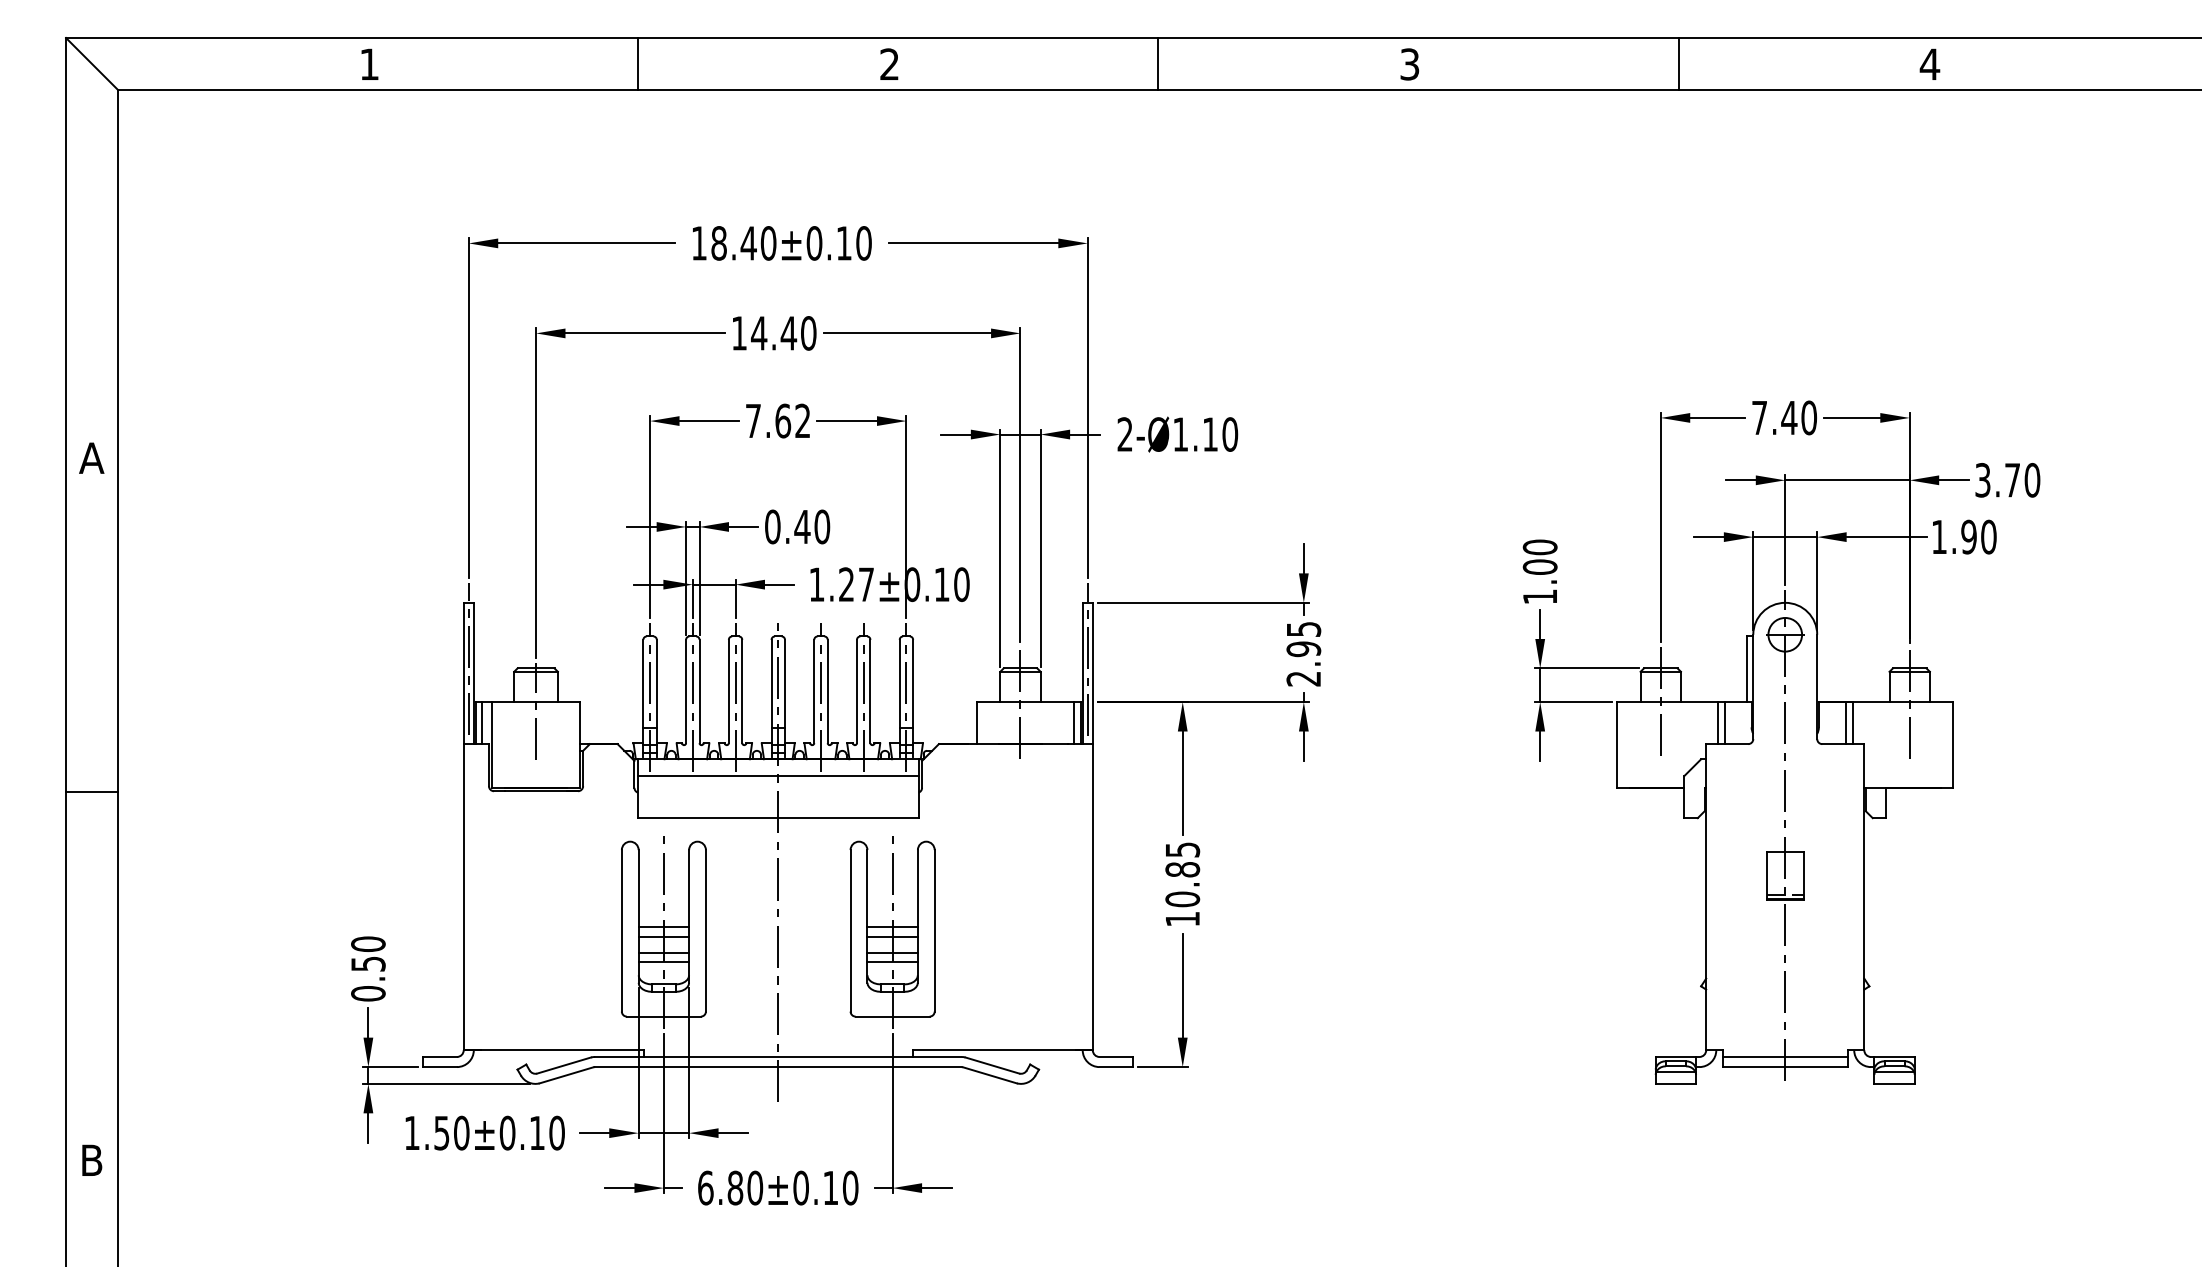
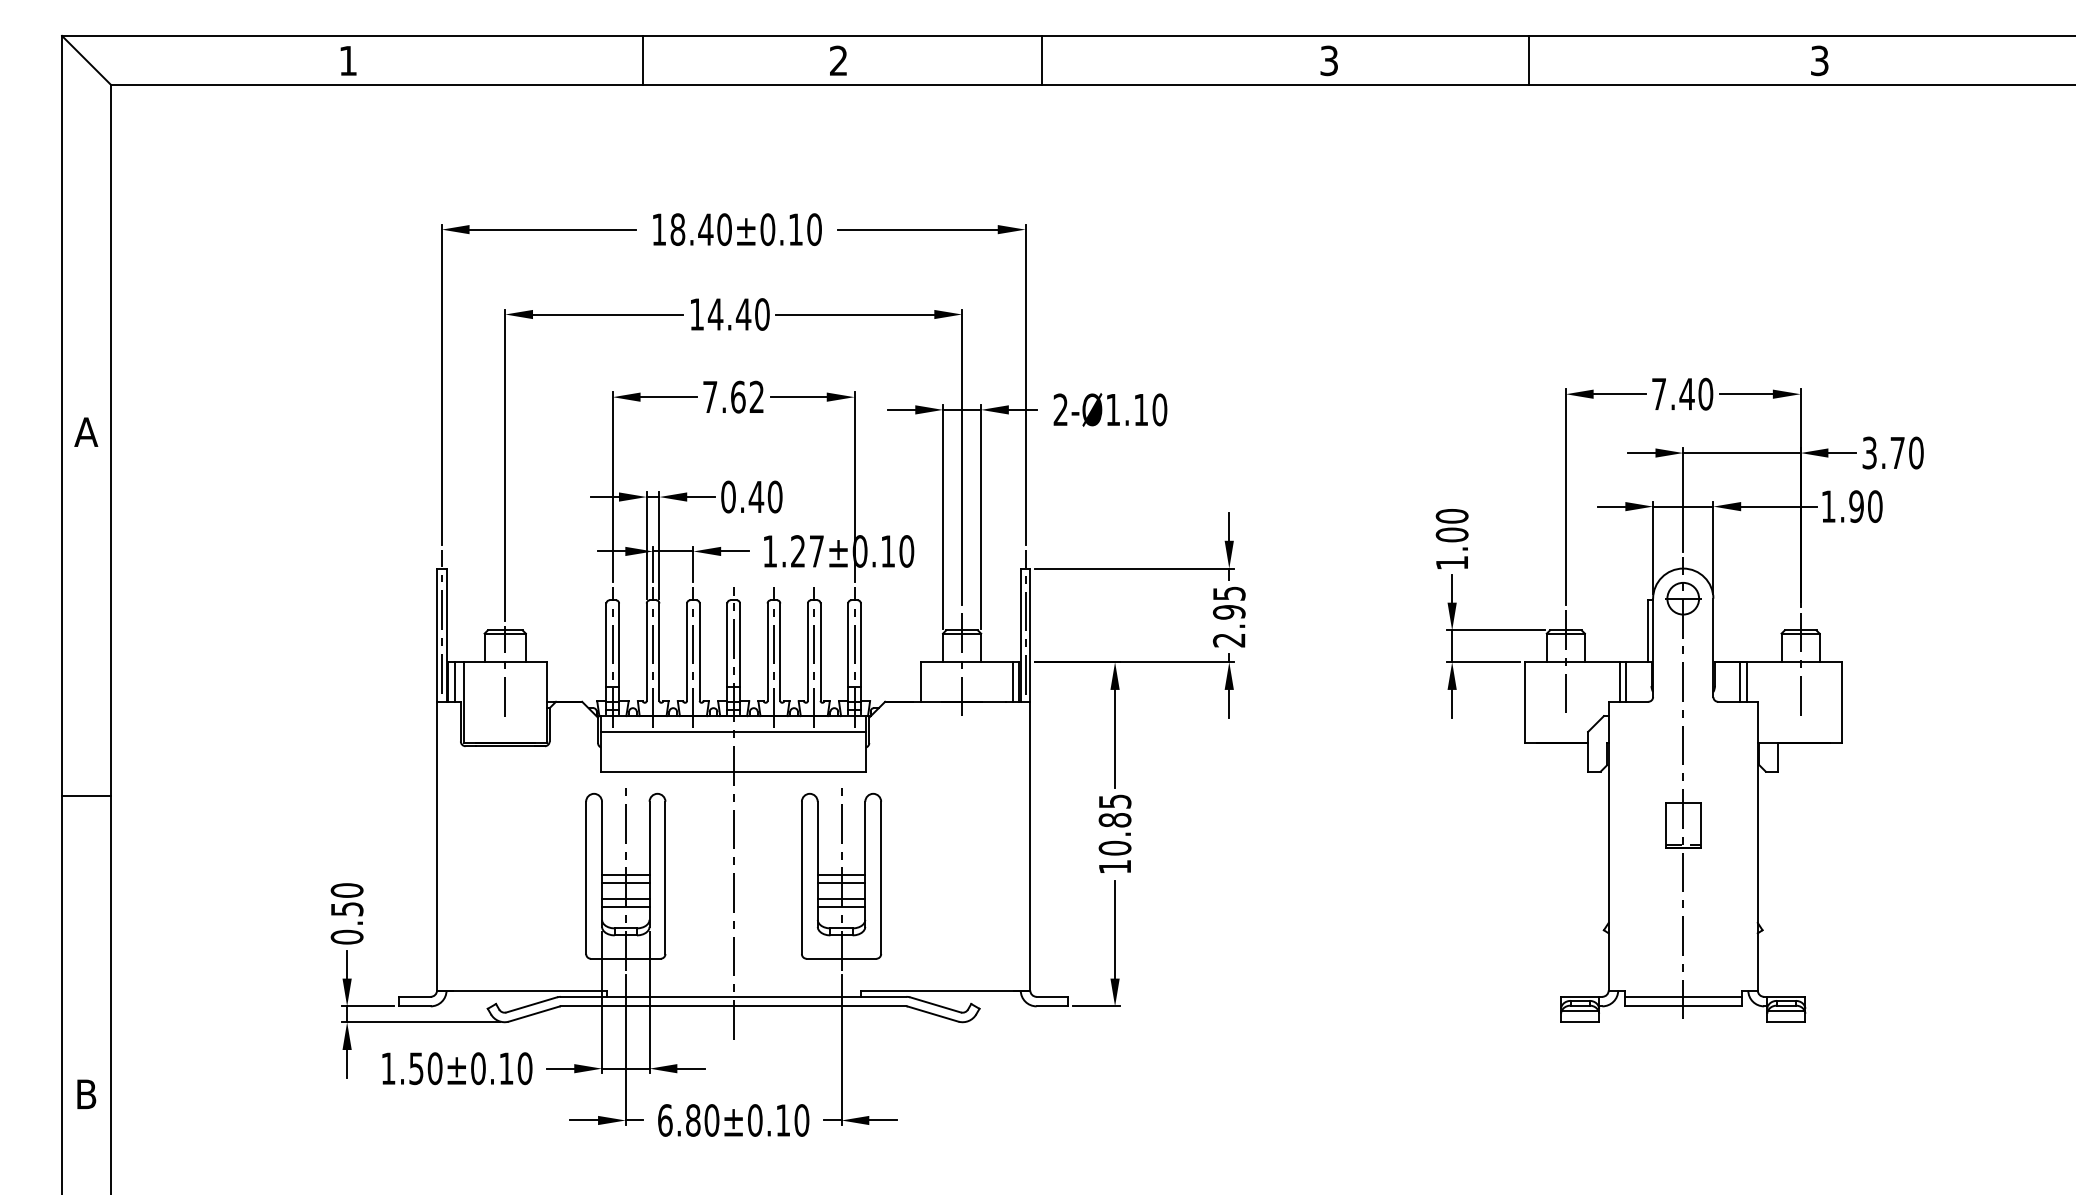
line: (638, 64) -> (643, 60), moved
line: (1158, 64) -> (1042, 60), moved
line: (1678, 64) -> (1528, 60), moved
text: (1929, 64) -> (1819, 60), 4 -> 3
line: (92, 792) -> (86, 796), moved

